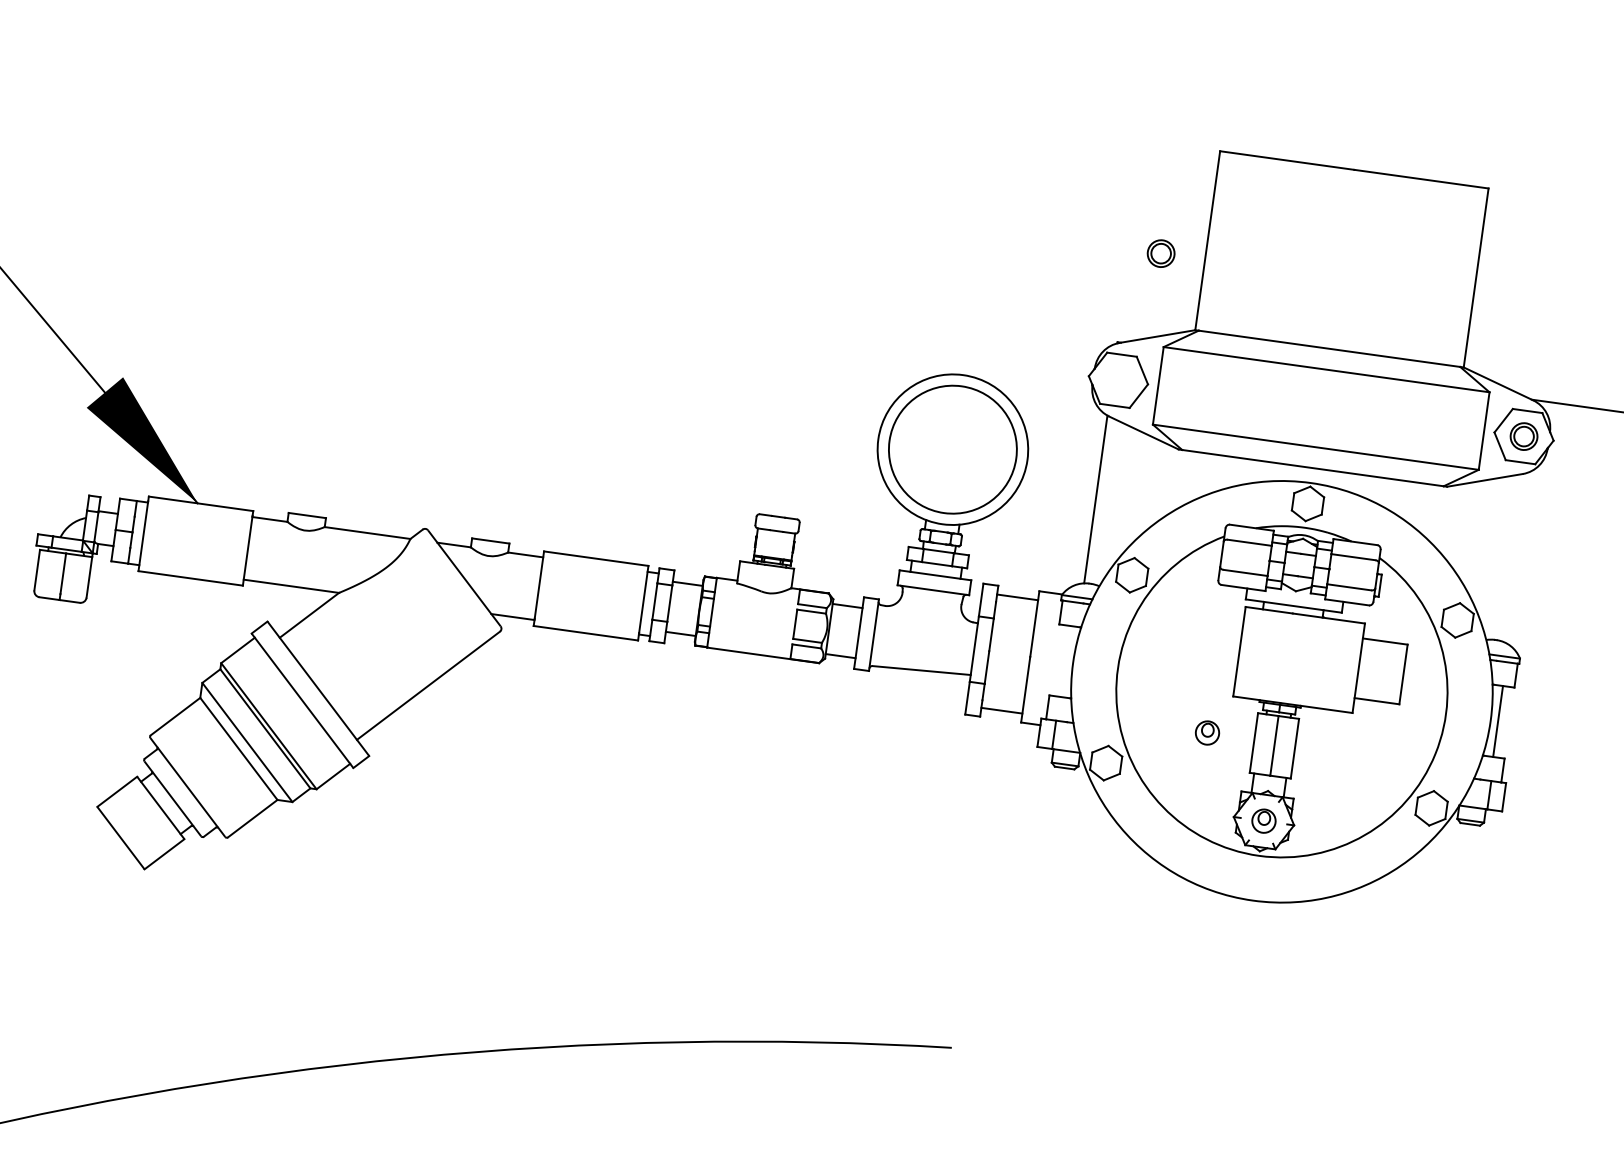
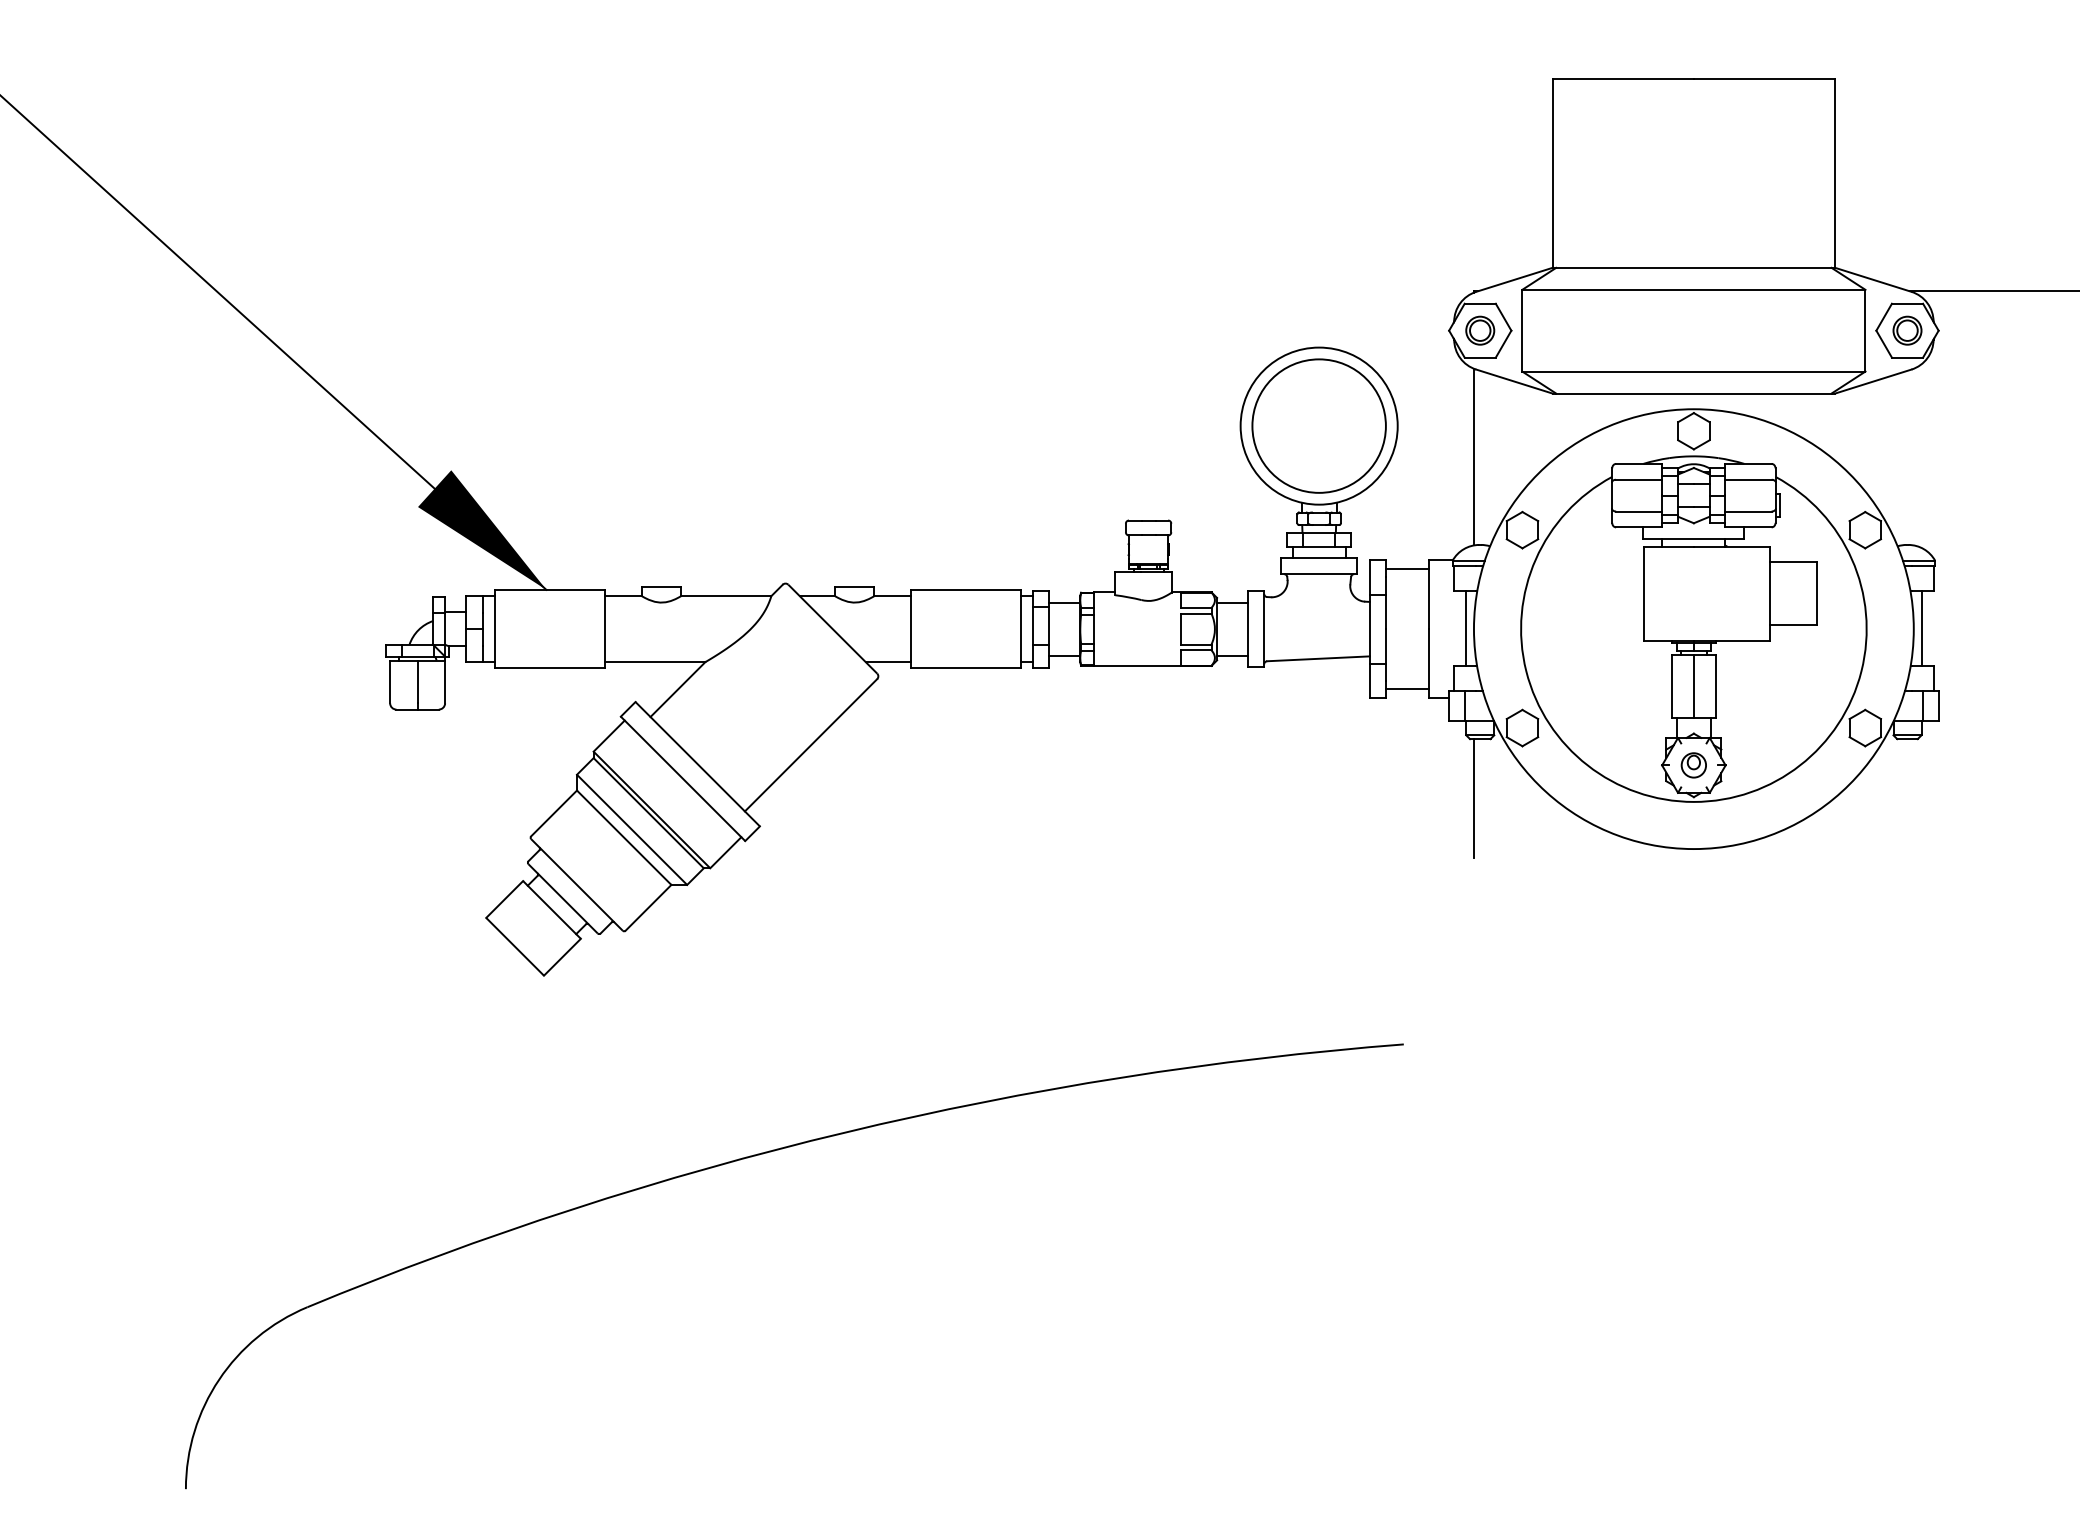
part: (1161, 253) -> (1480, 330), moved
line: (1066, 661) -> (1466, 628), added
part: (1207, 733) -> (1622, 682), removed
line: (1050, 823) -> (1473, 798), added

